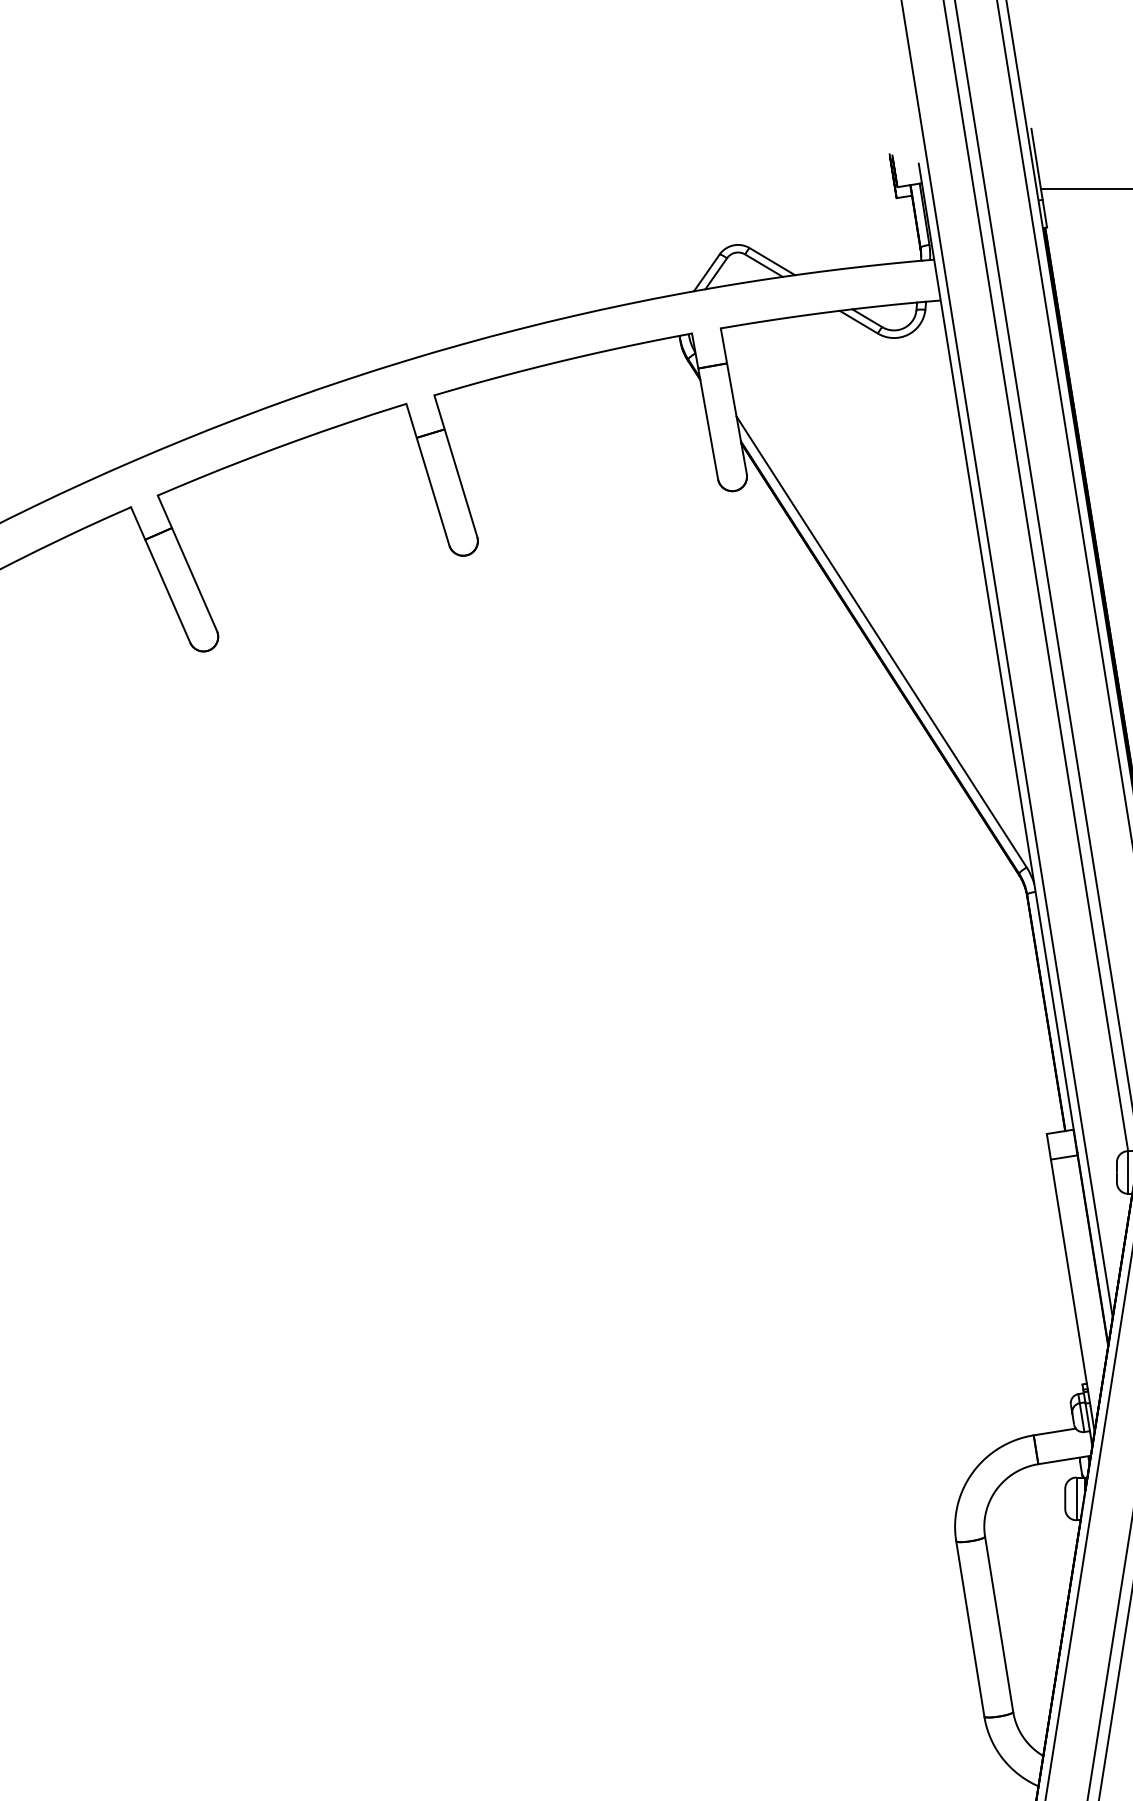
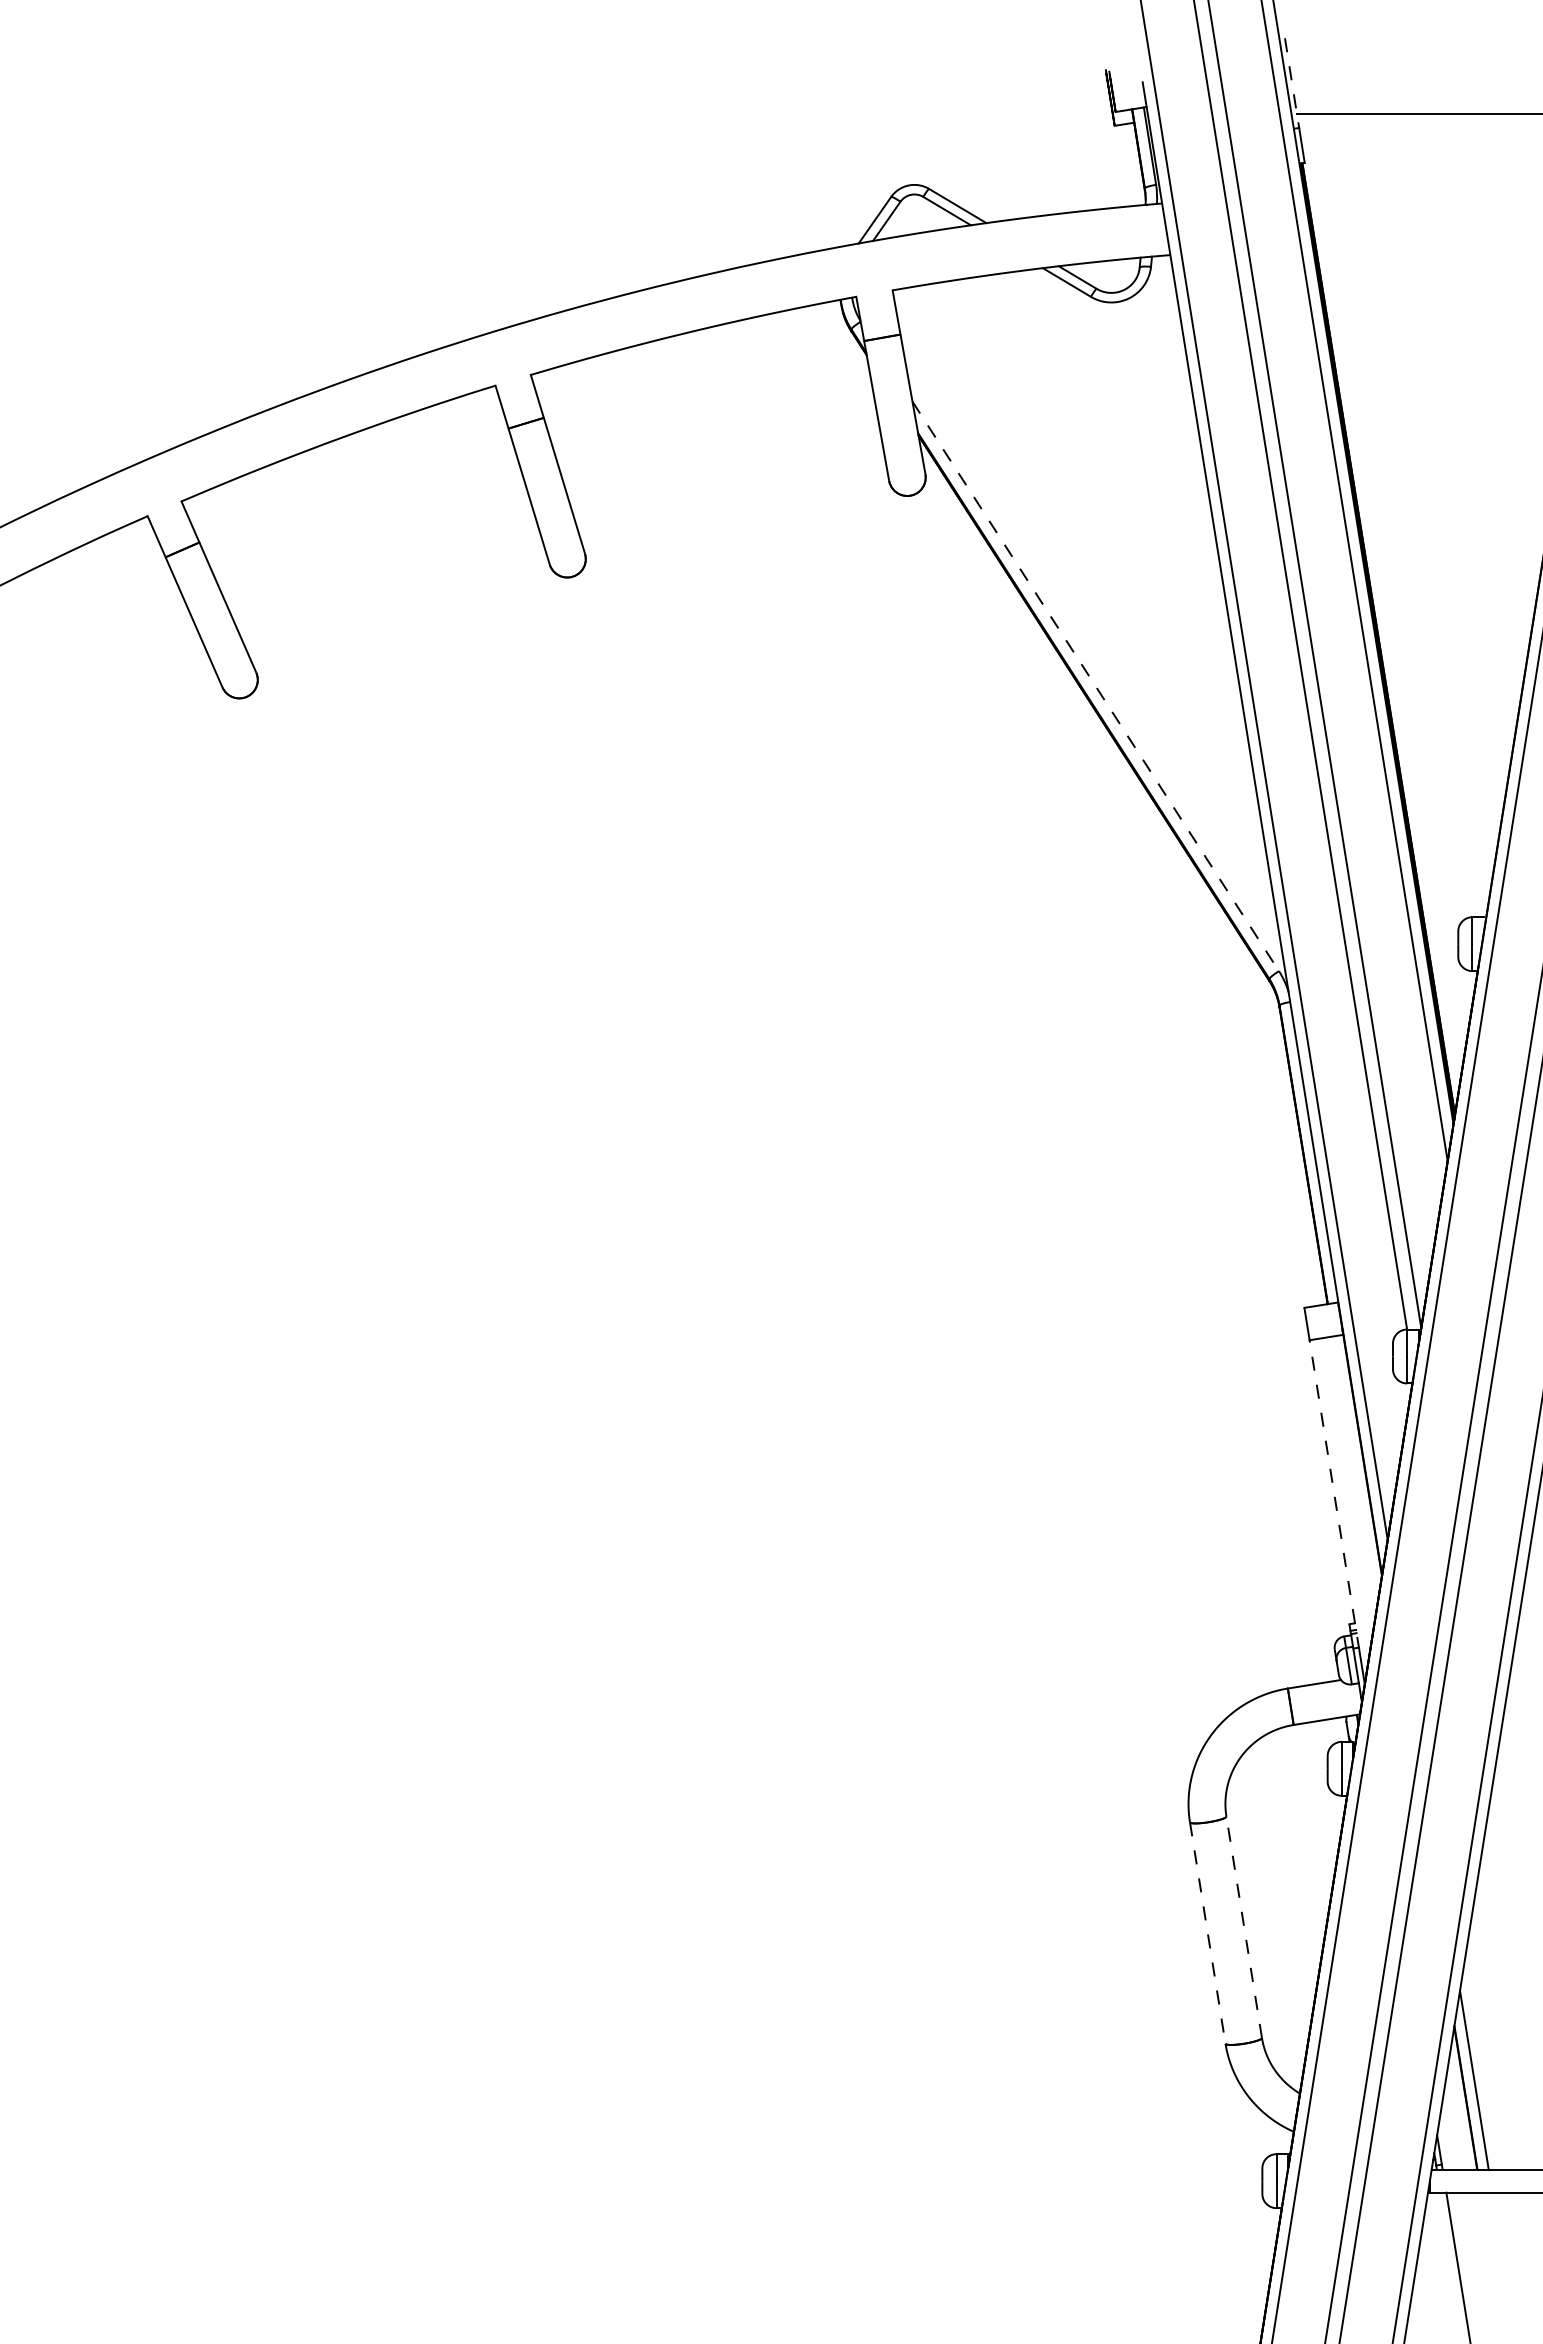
line: (1037, 164) -> (1292, 83), solid -> dashed
line: (881, 642) -> (1095, 686), solid -> dashed
line: (1070, 1282) -> (1334, 1495), solid -> dashed
line: (999, 1623) -> (1244, 1926), solid -> dashed
line: (970, 1629) -> (1207, 1933), solid -> dashed

